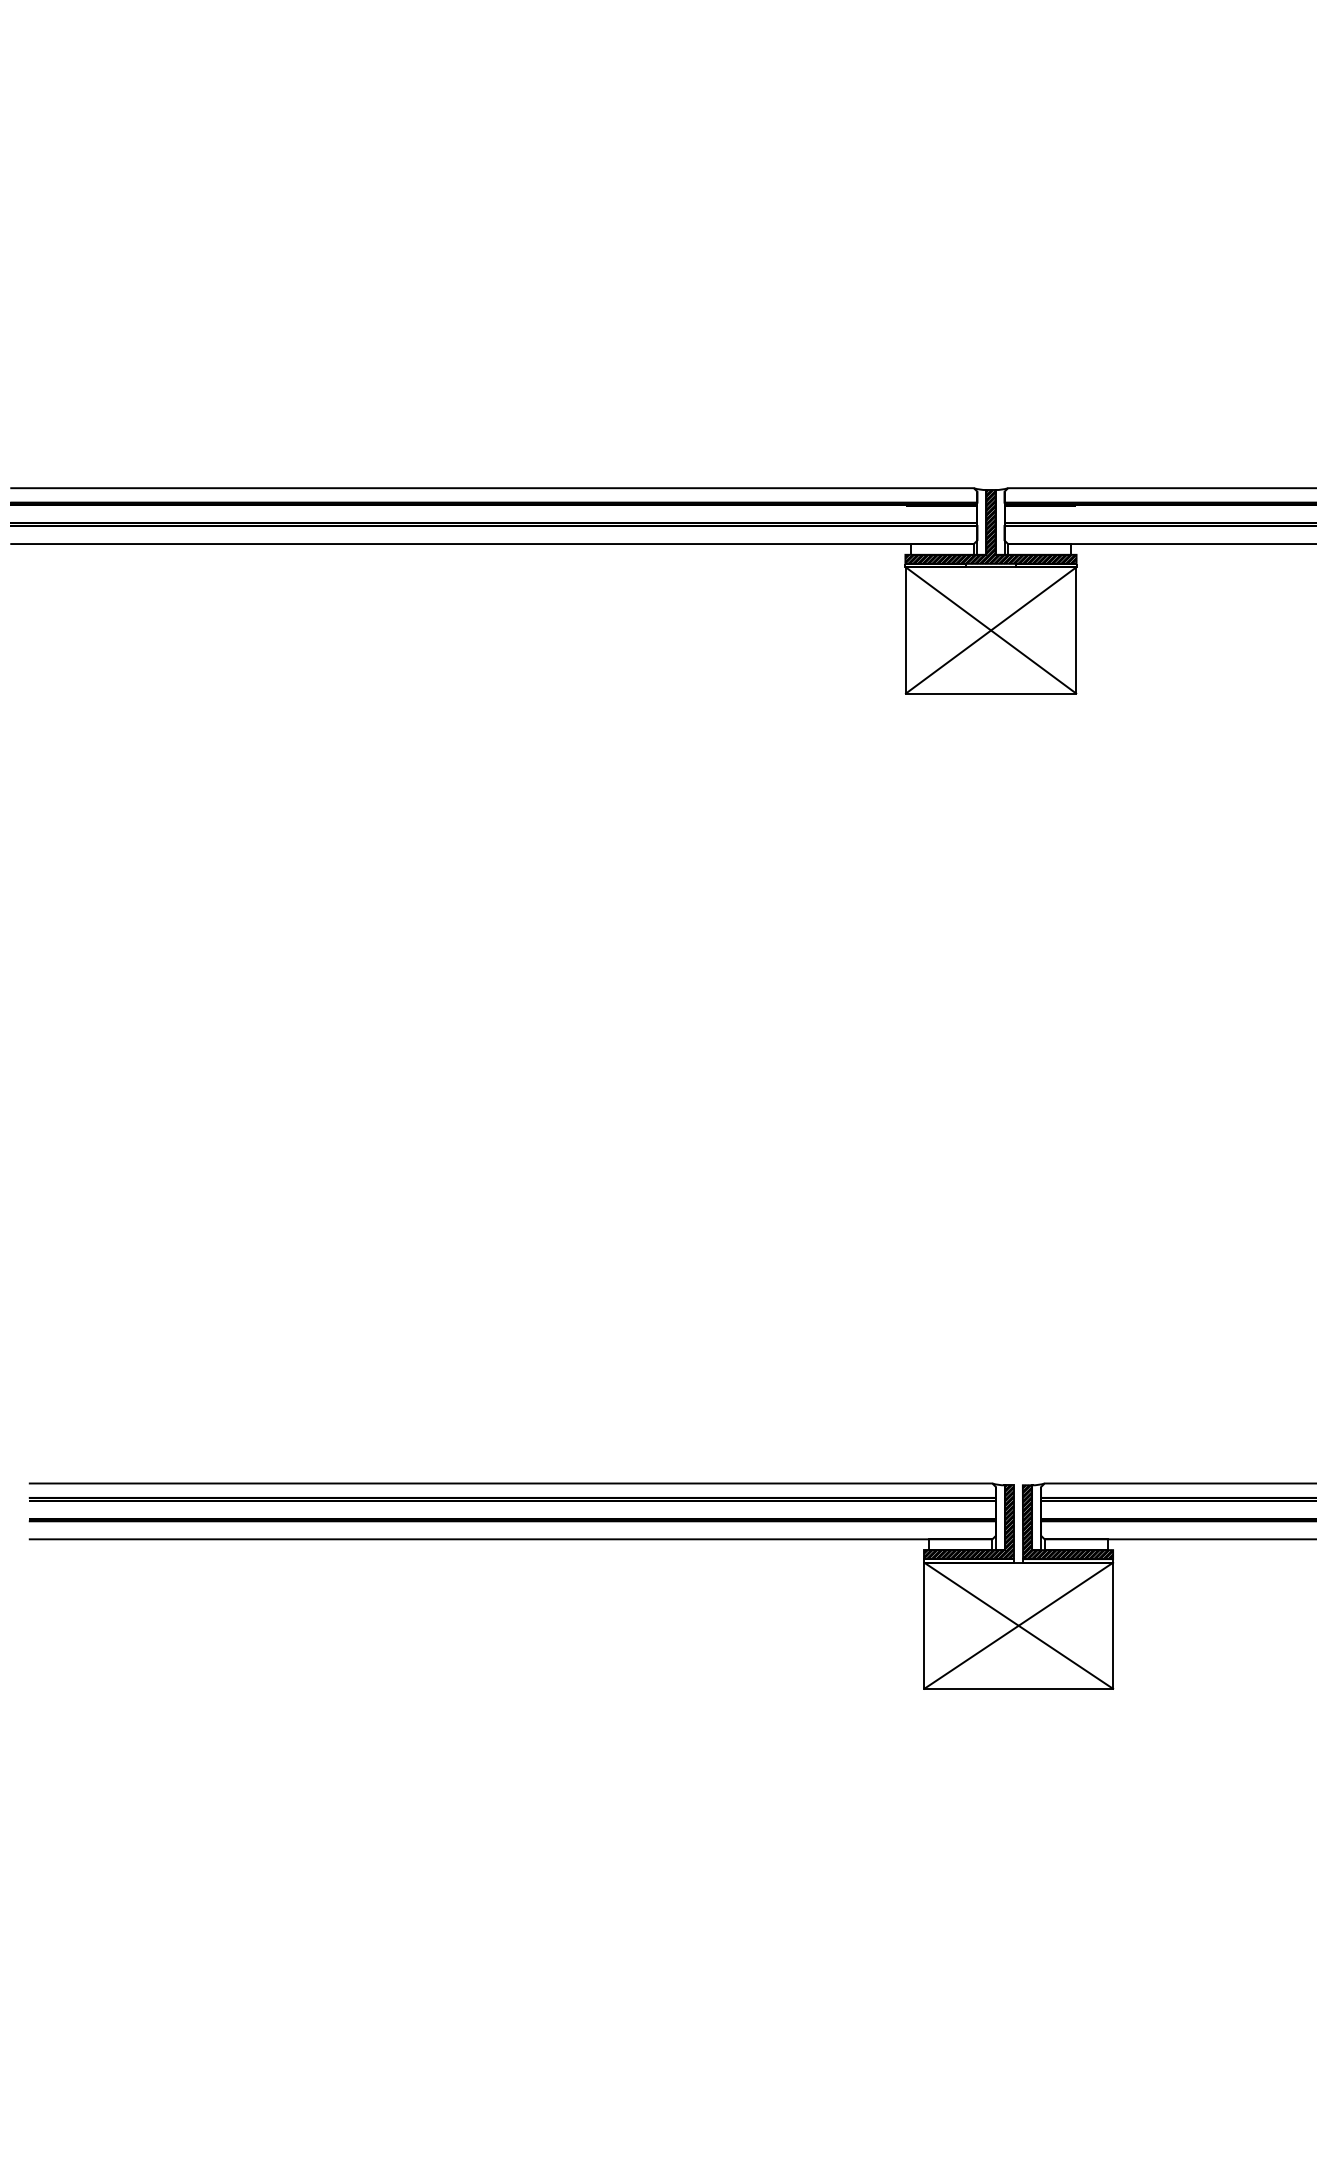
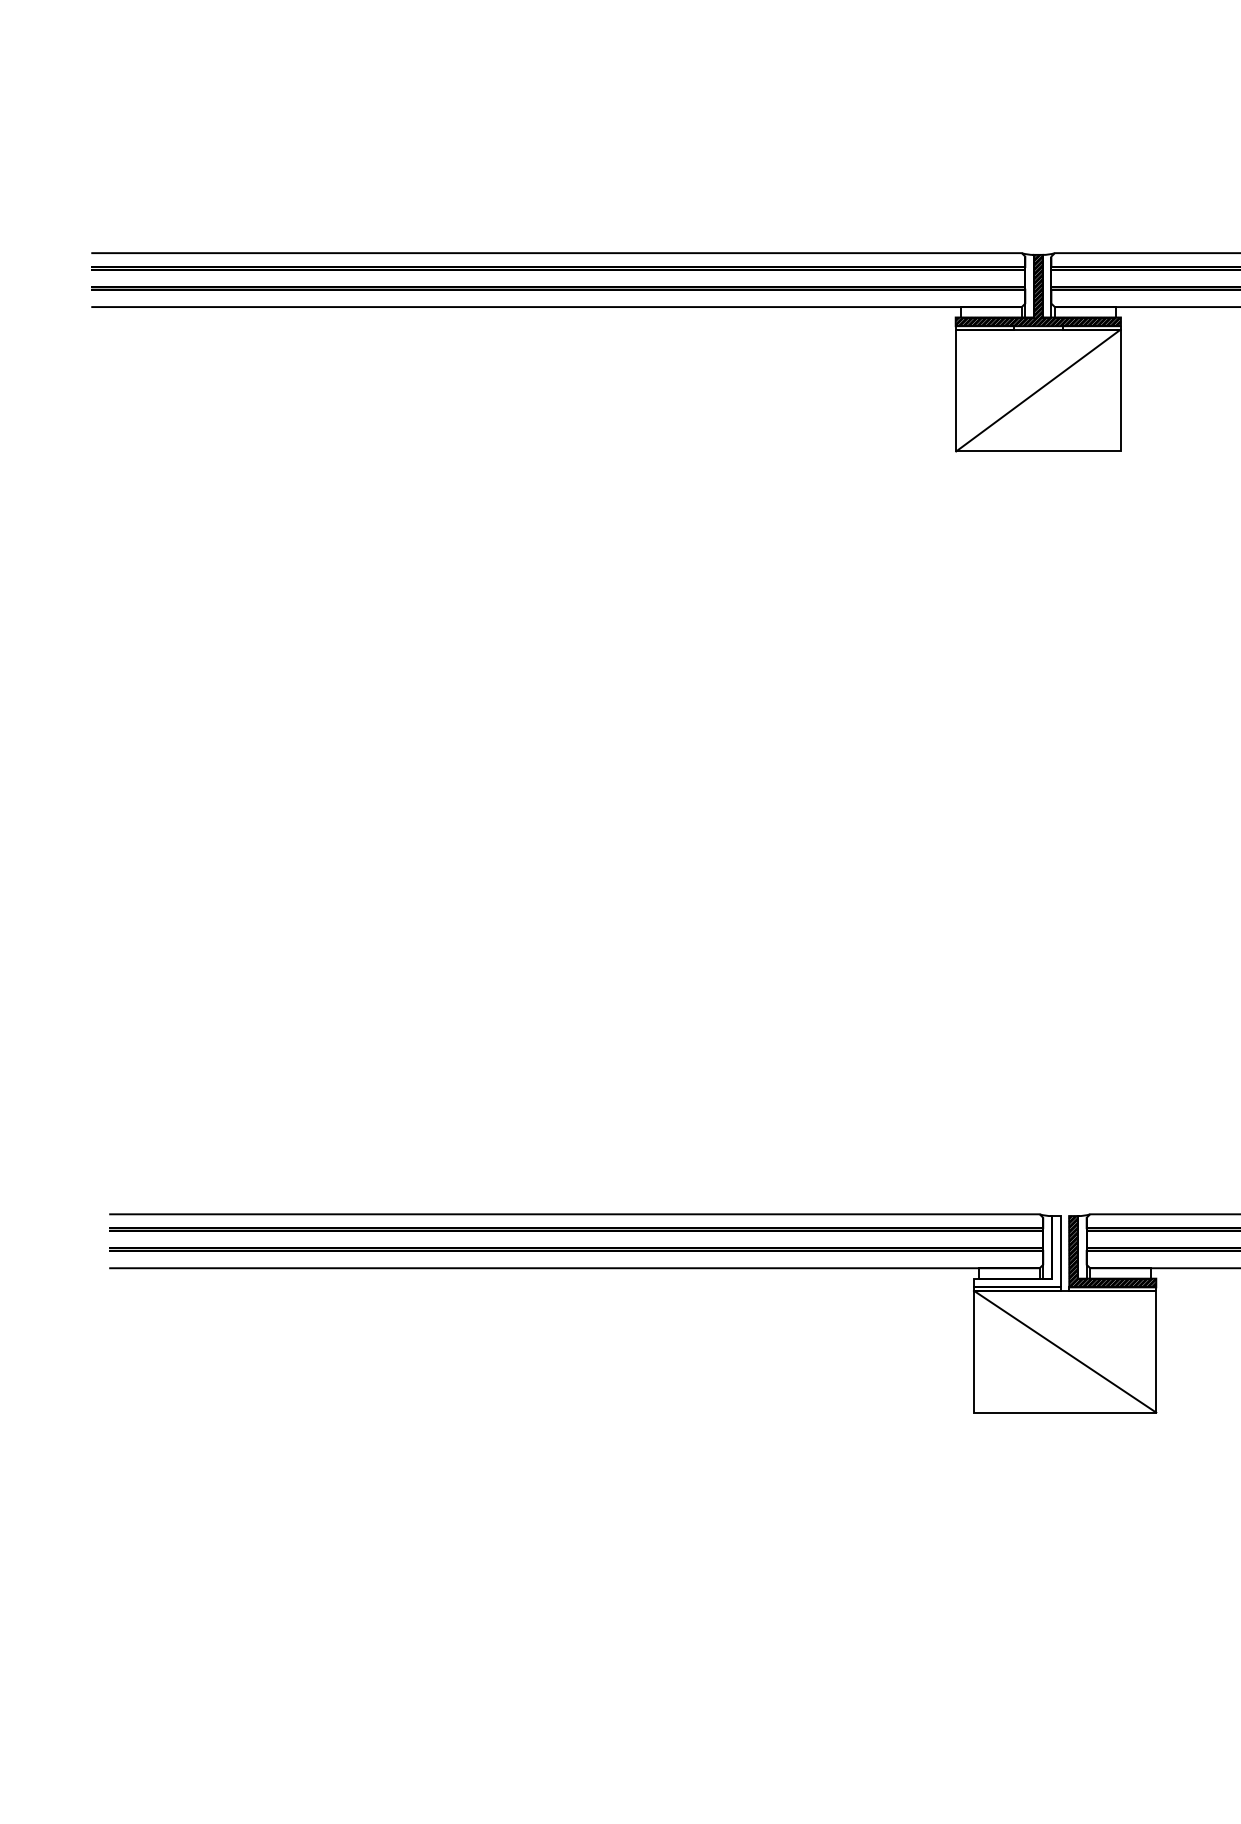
line: (990, 630) -> (1037, 390), removed
hatch: (968, 1522) -> (1016, 1251), removed
line: (1018, 1625) -> (1064, 1351), removed

